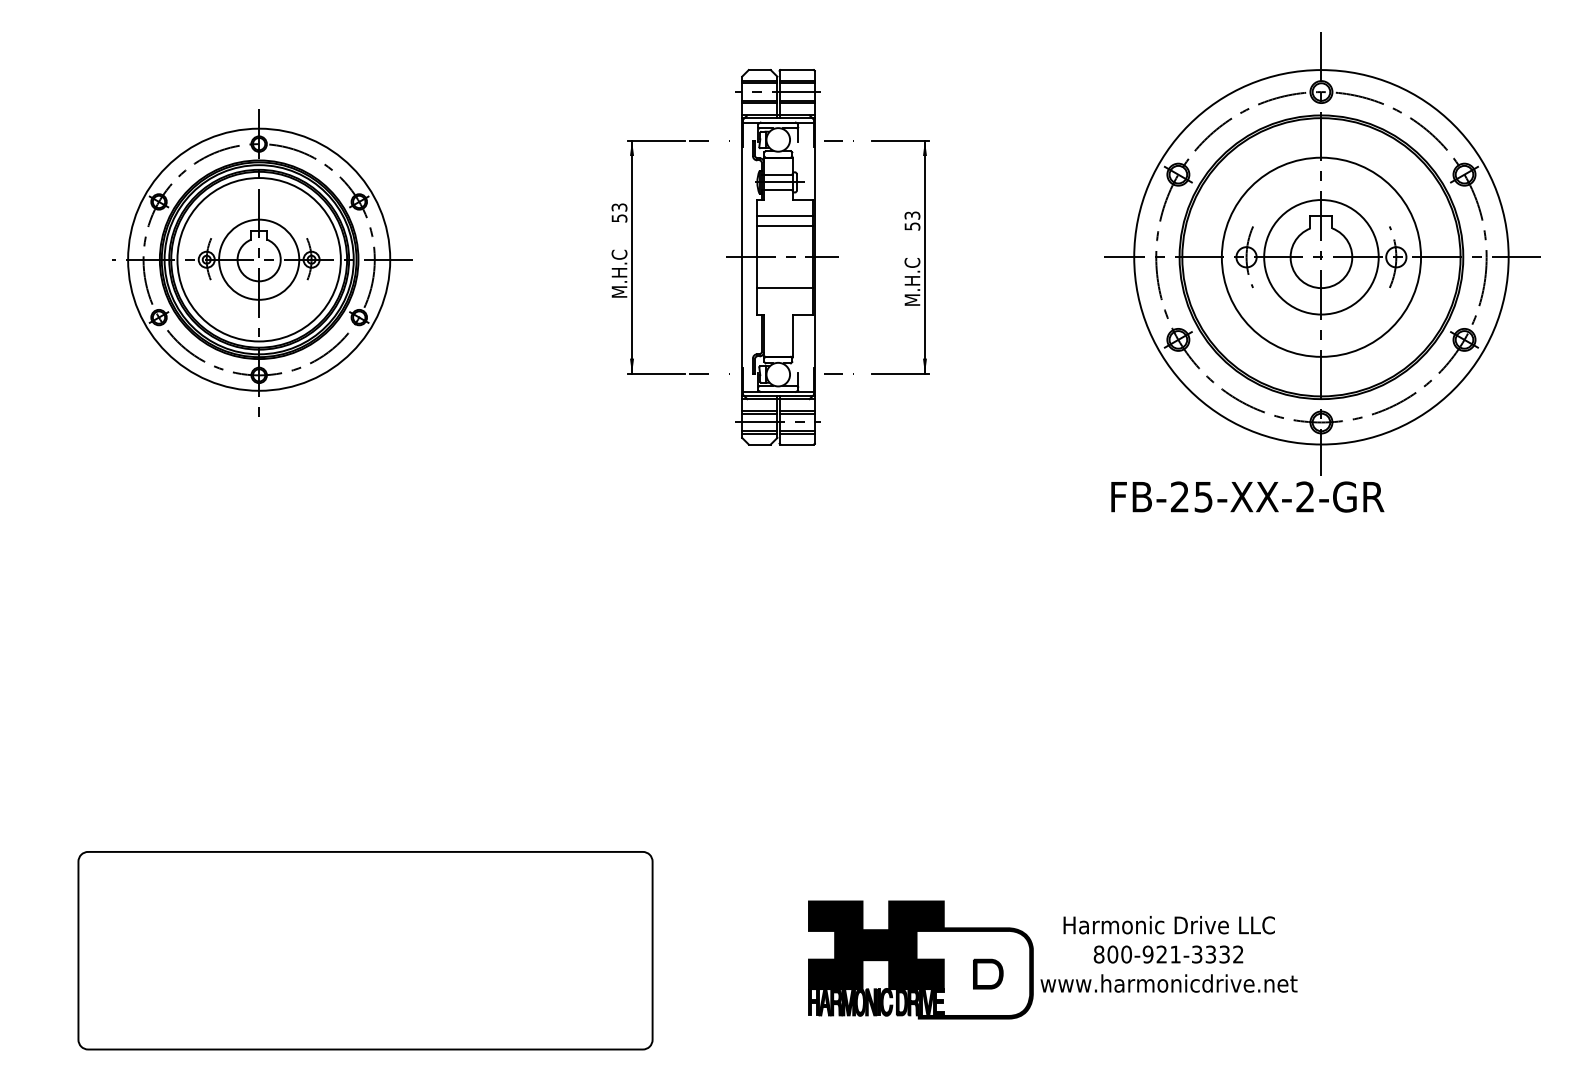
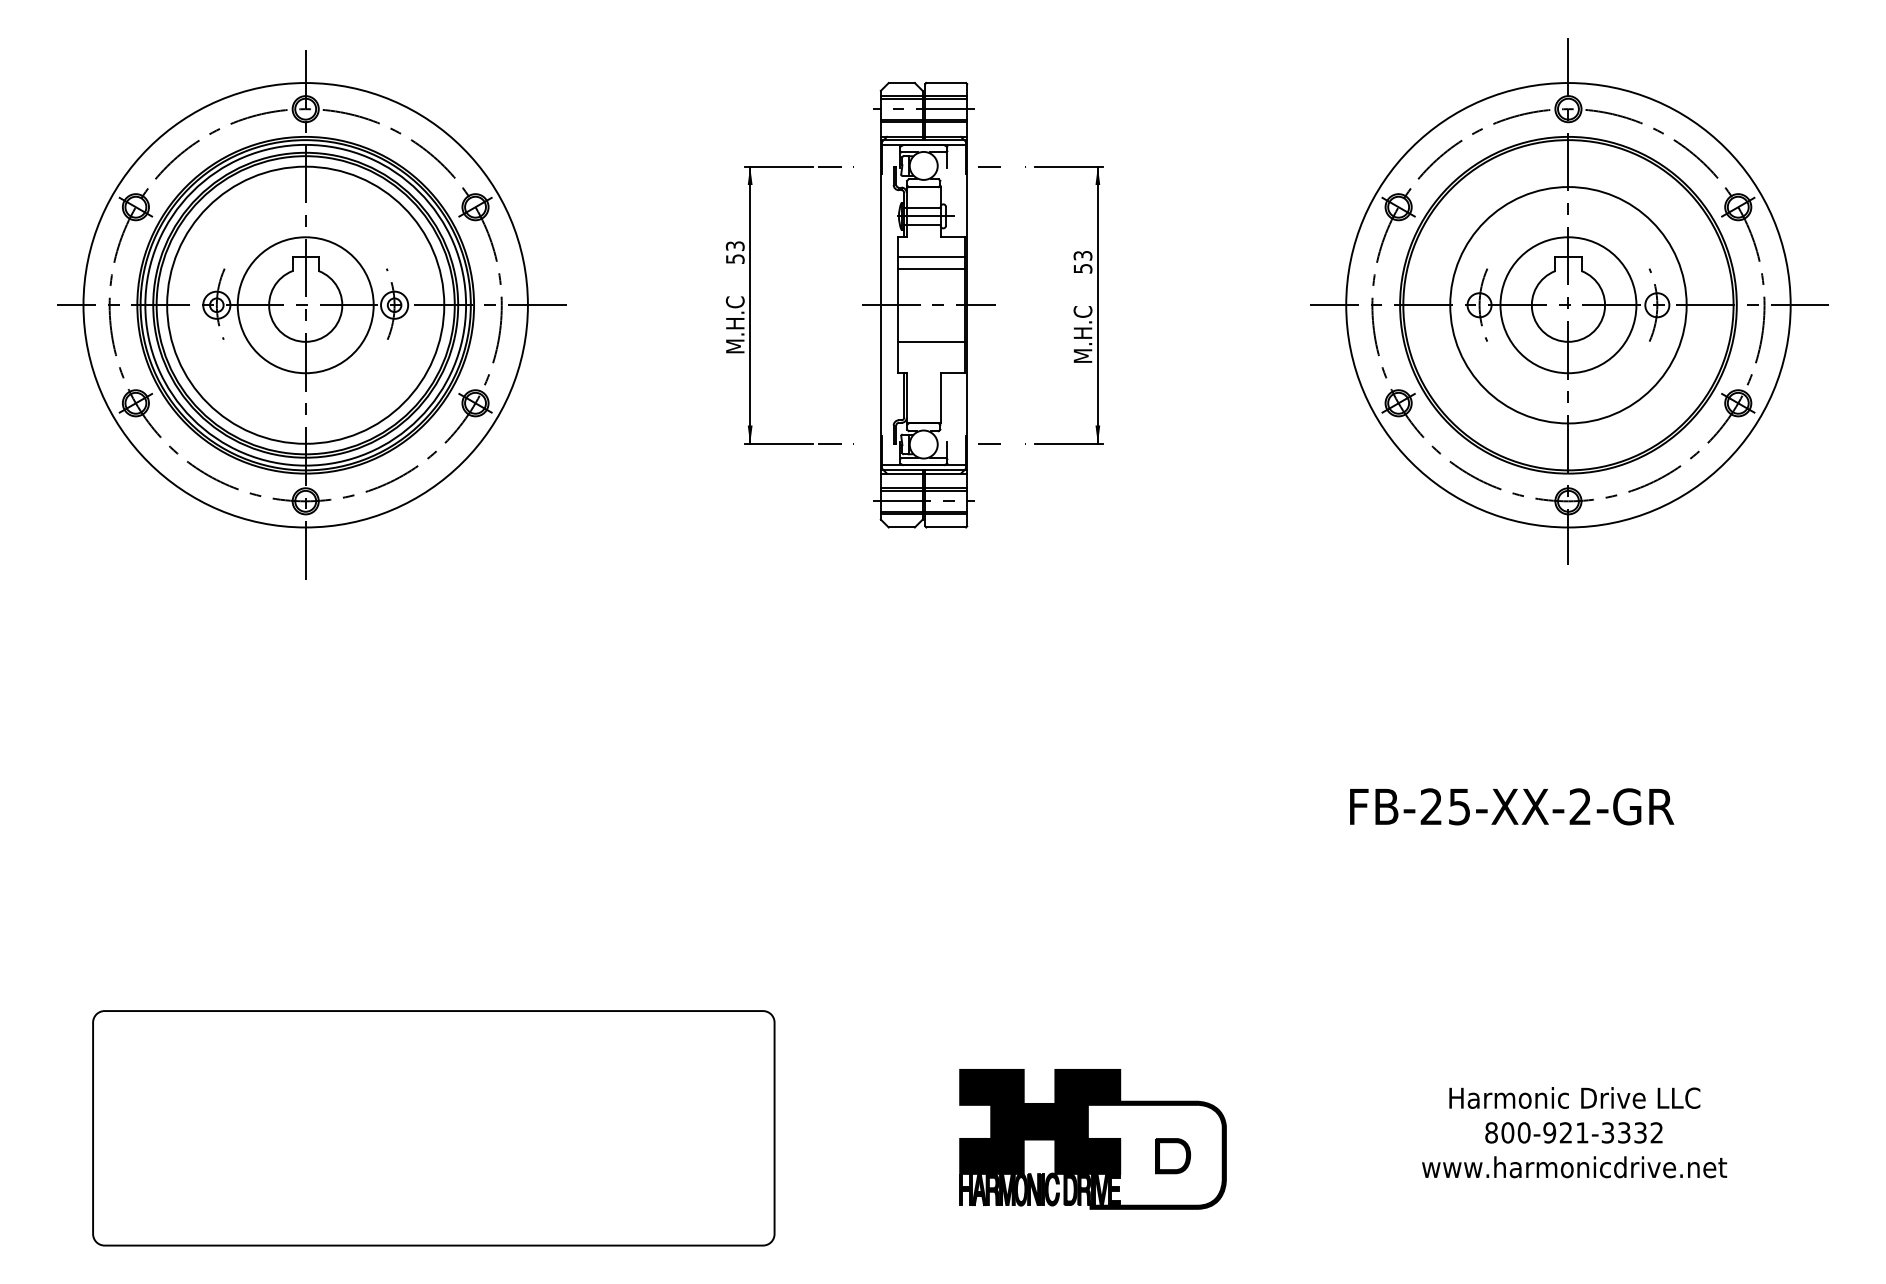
part: (262, 265) -> (311, 314), size x1.43
text: (1248, 496) -> (1512, 806), moved
text: (1168, 954) -> (1574, 1132), moved

